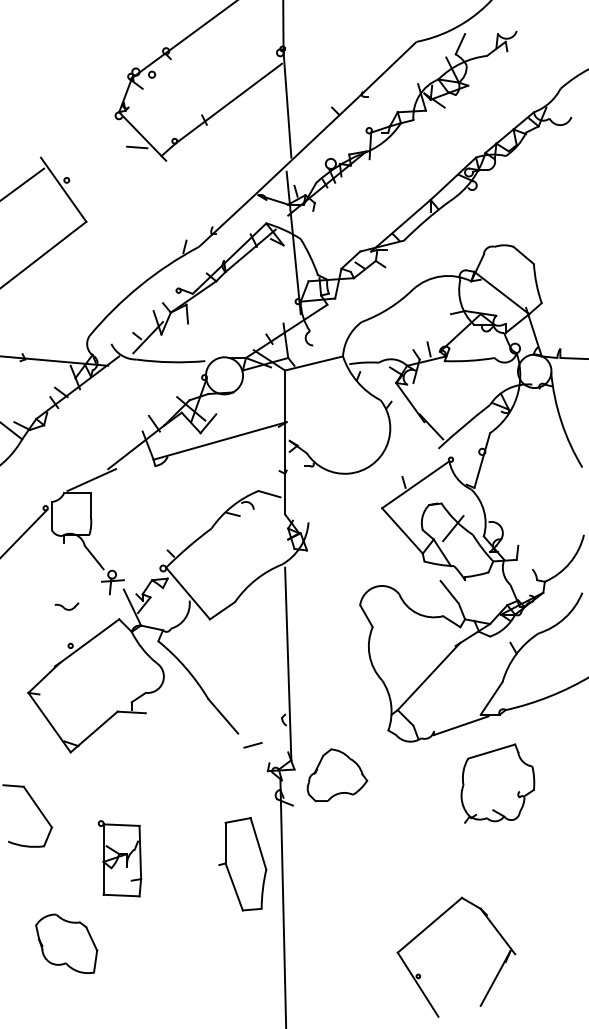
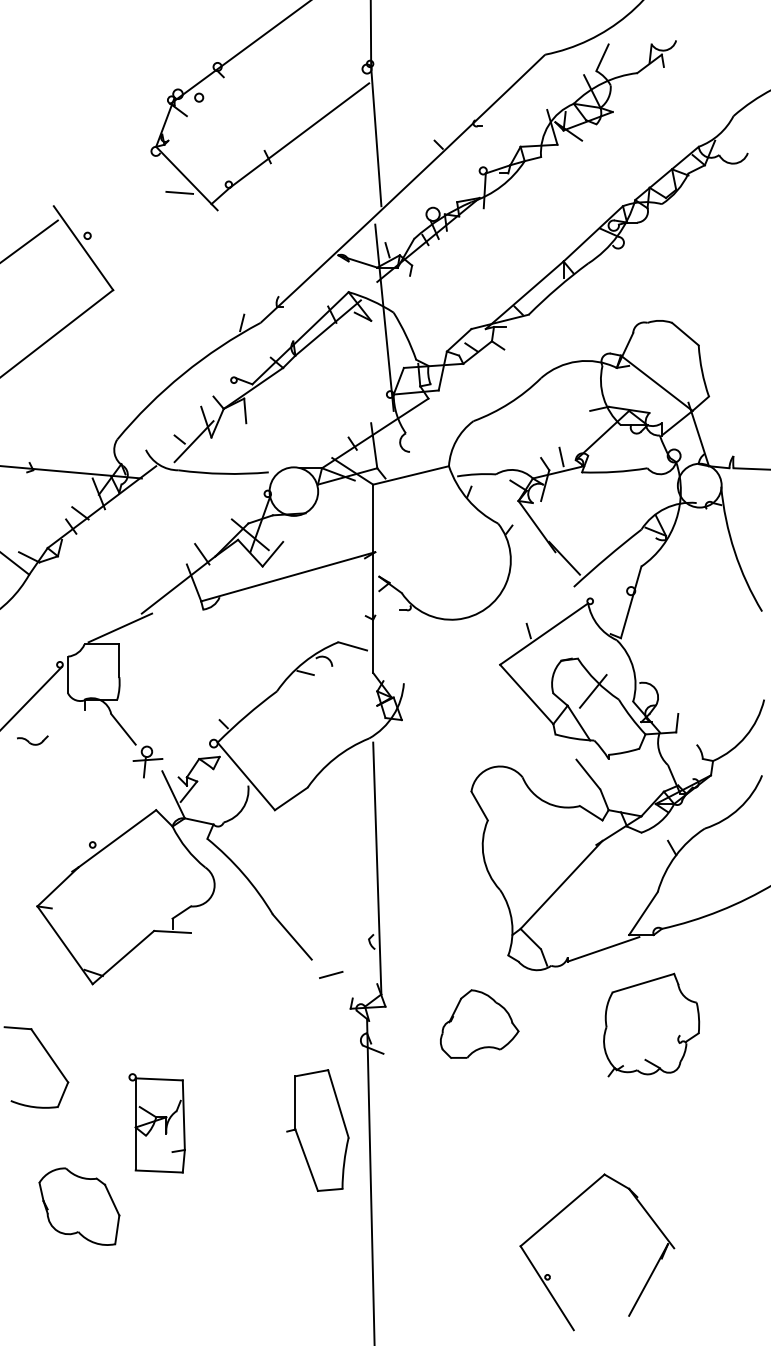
part: (66, 606) -> (32, 740), moved
part: (337, 774) -> (479, 1023), moved
part: (66, 943) -> (79, 1206), moved

